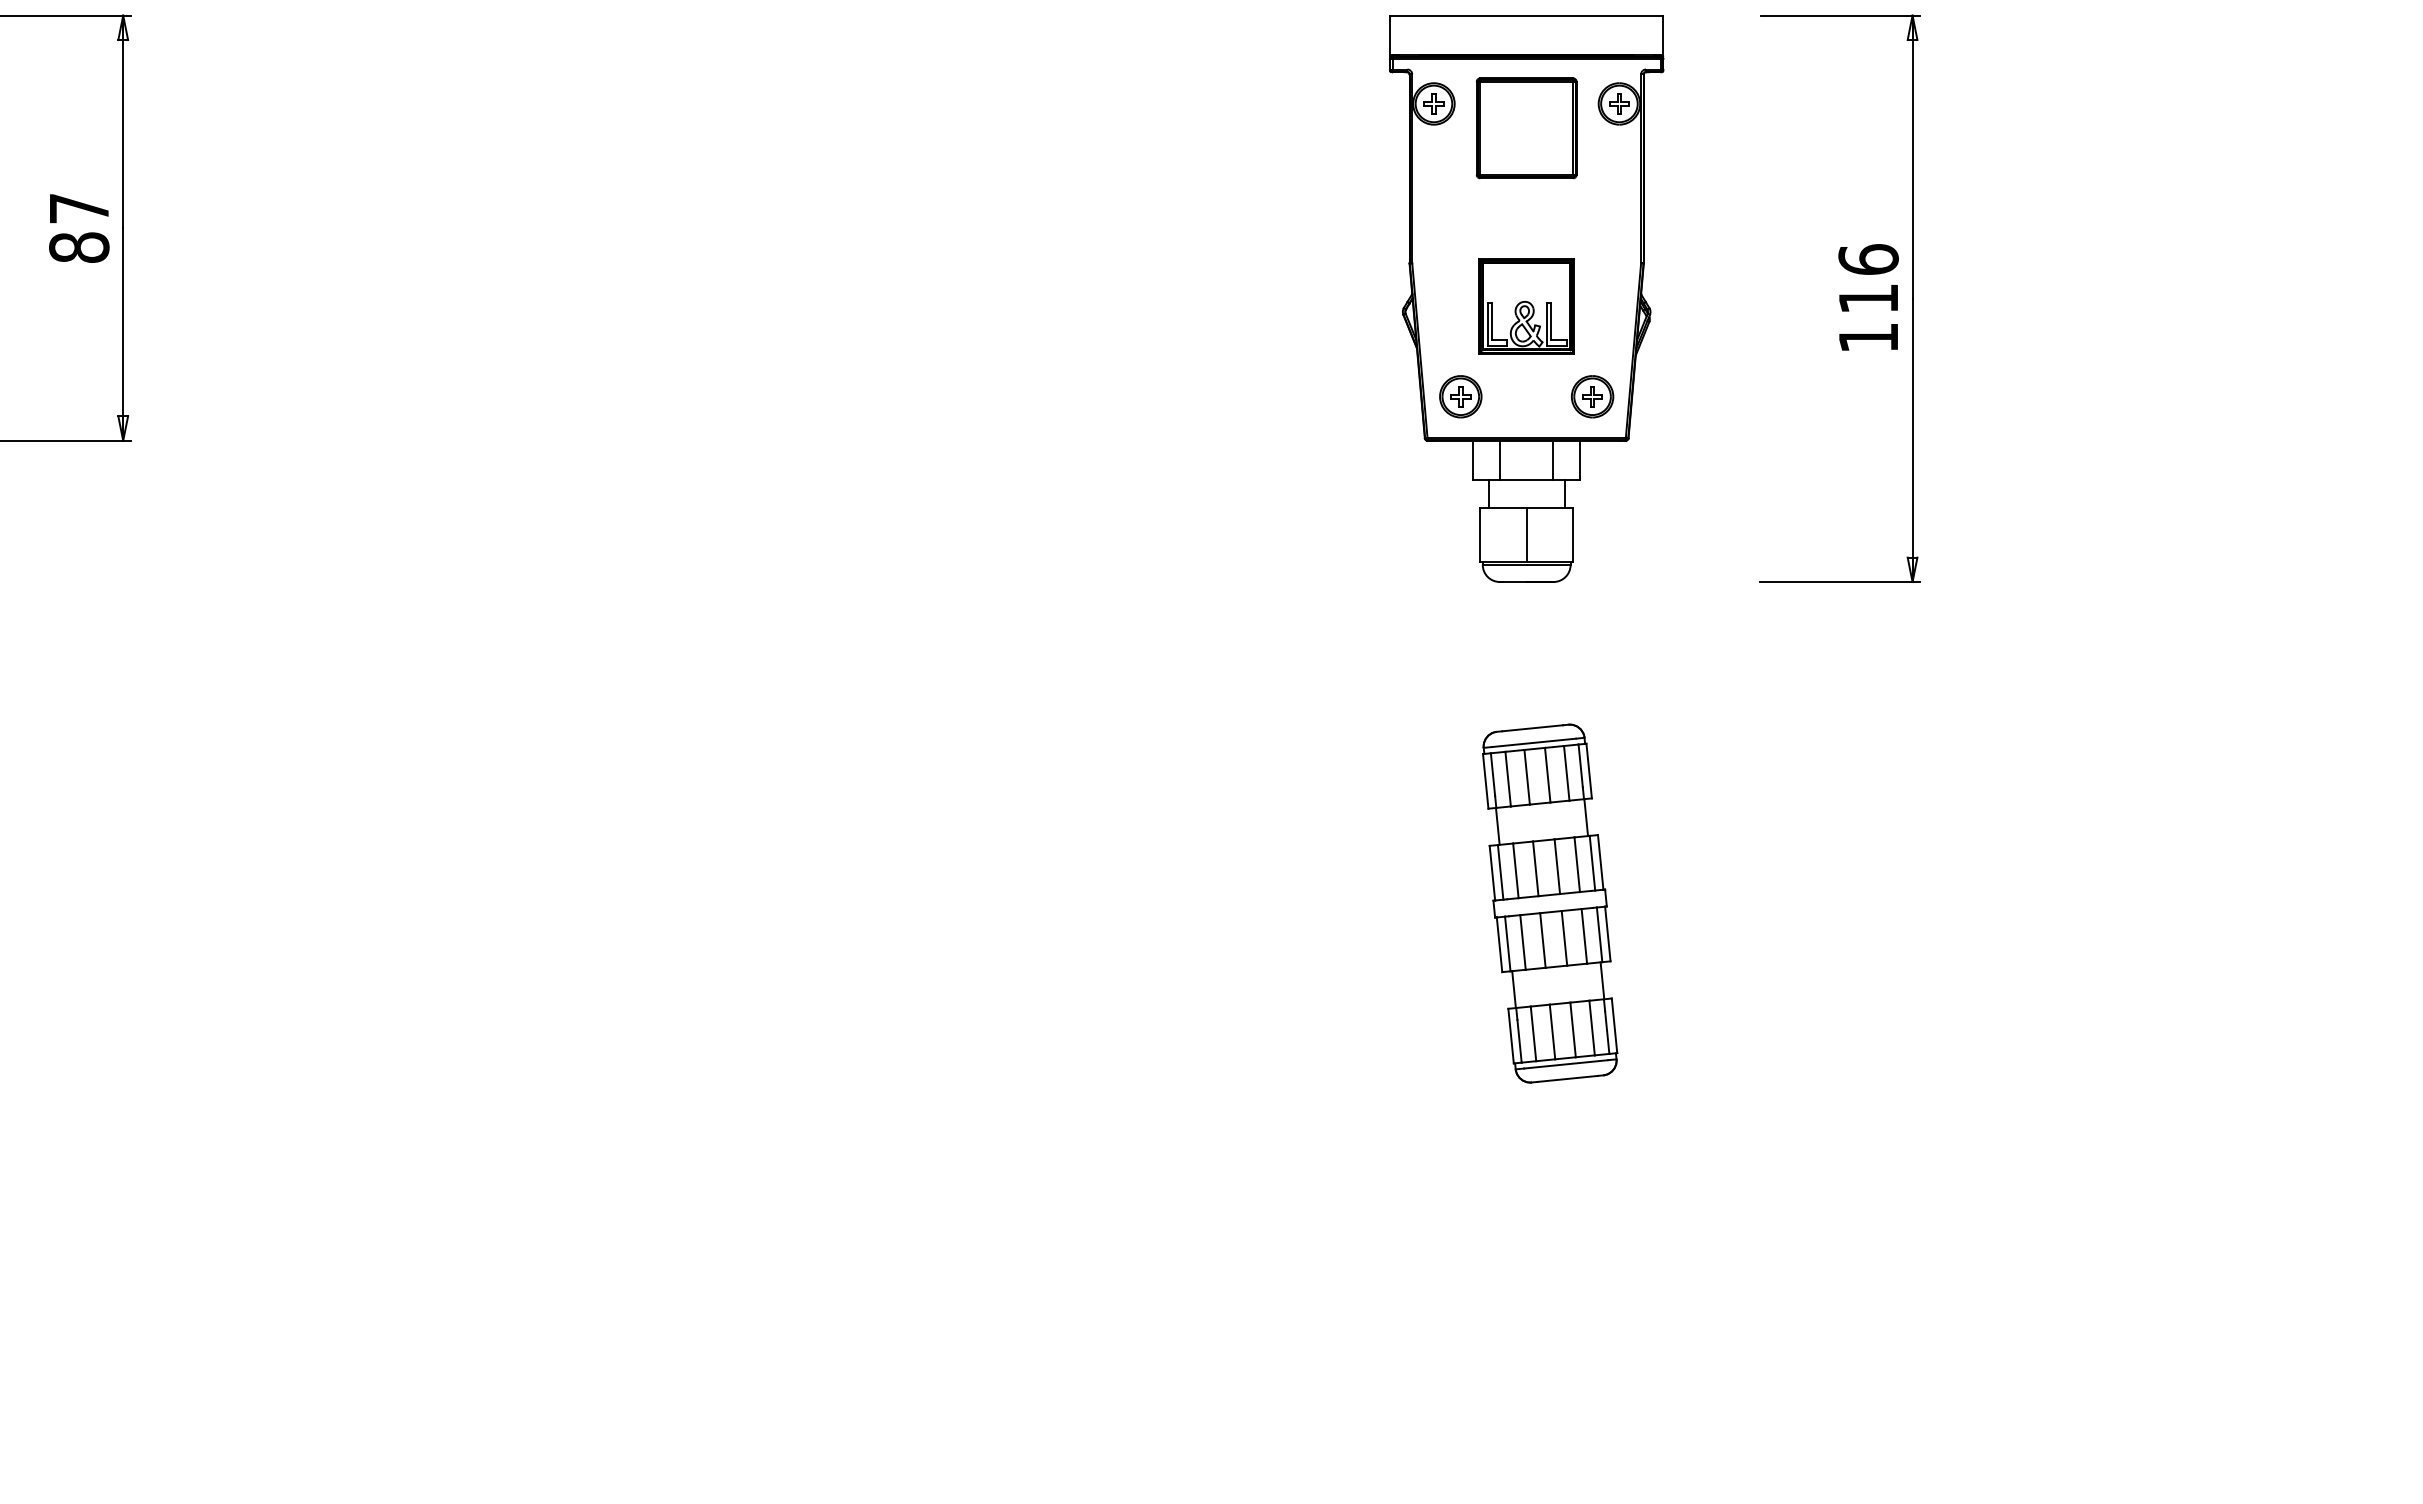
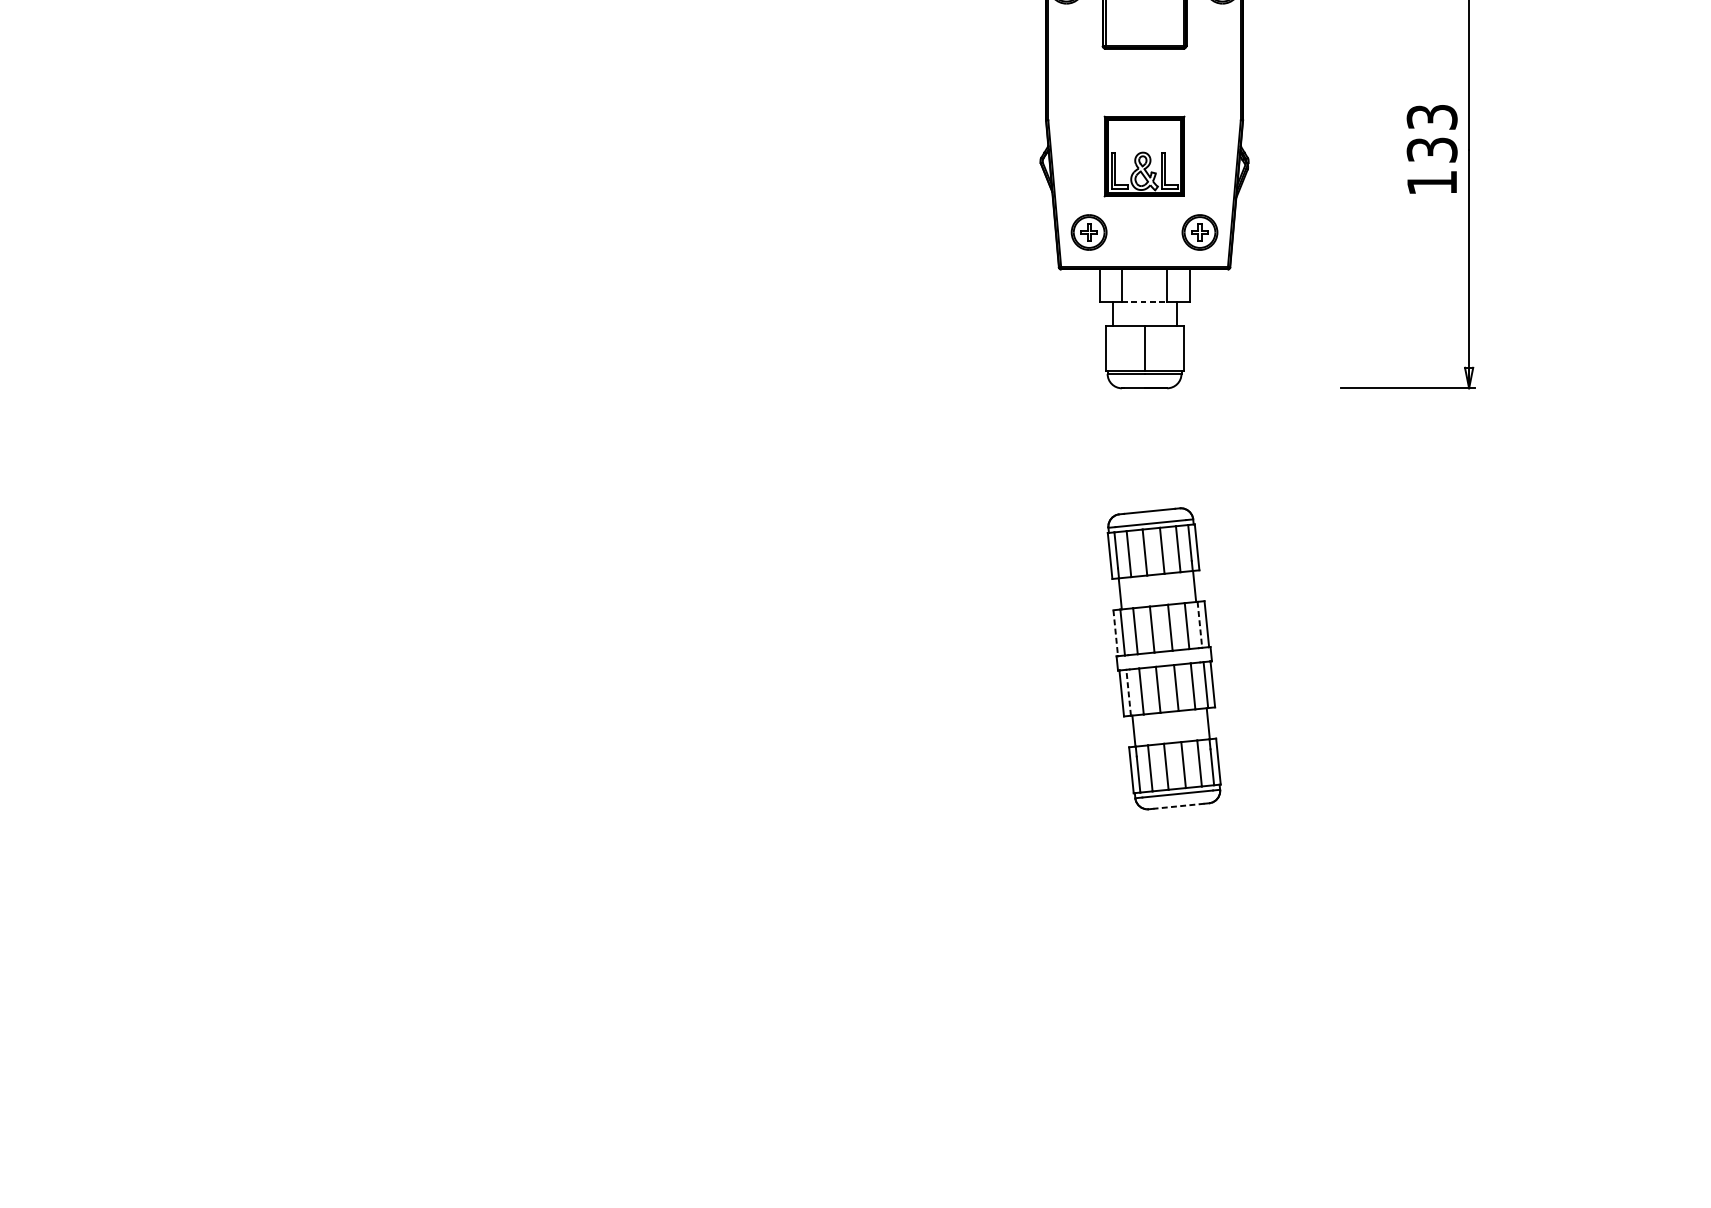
text: (1868, 278) -> (1432, 133), 116 -> 133
line: (1526, 479) -> (1144, 302), solid -> dashed
line: (1592, 863) -> (1199, 625), solid -> dashed
line: (1492, 873) -> (1115, 633), solid -> dashed
line: (1507, 943) -> (1128, 692), solid -> dashed
line: (1567, 1078) -> (1178, 805), solid -> dashed

